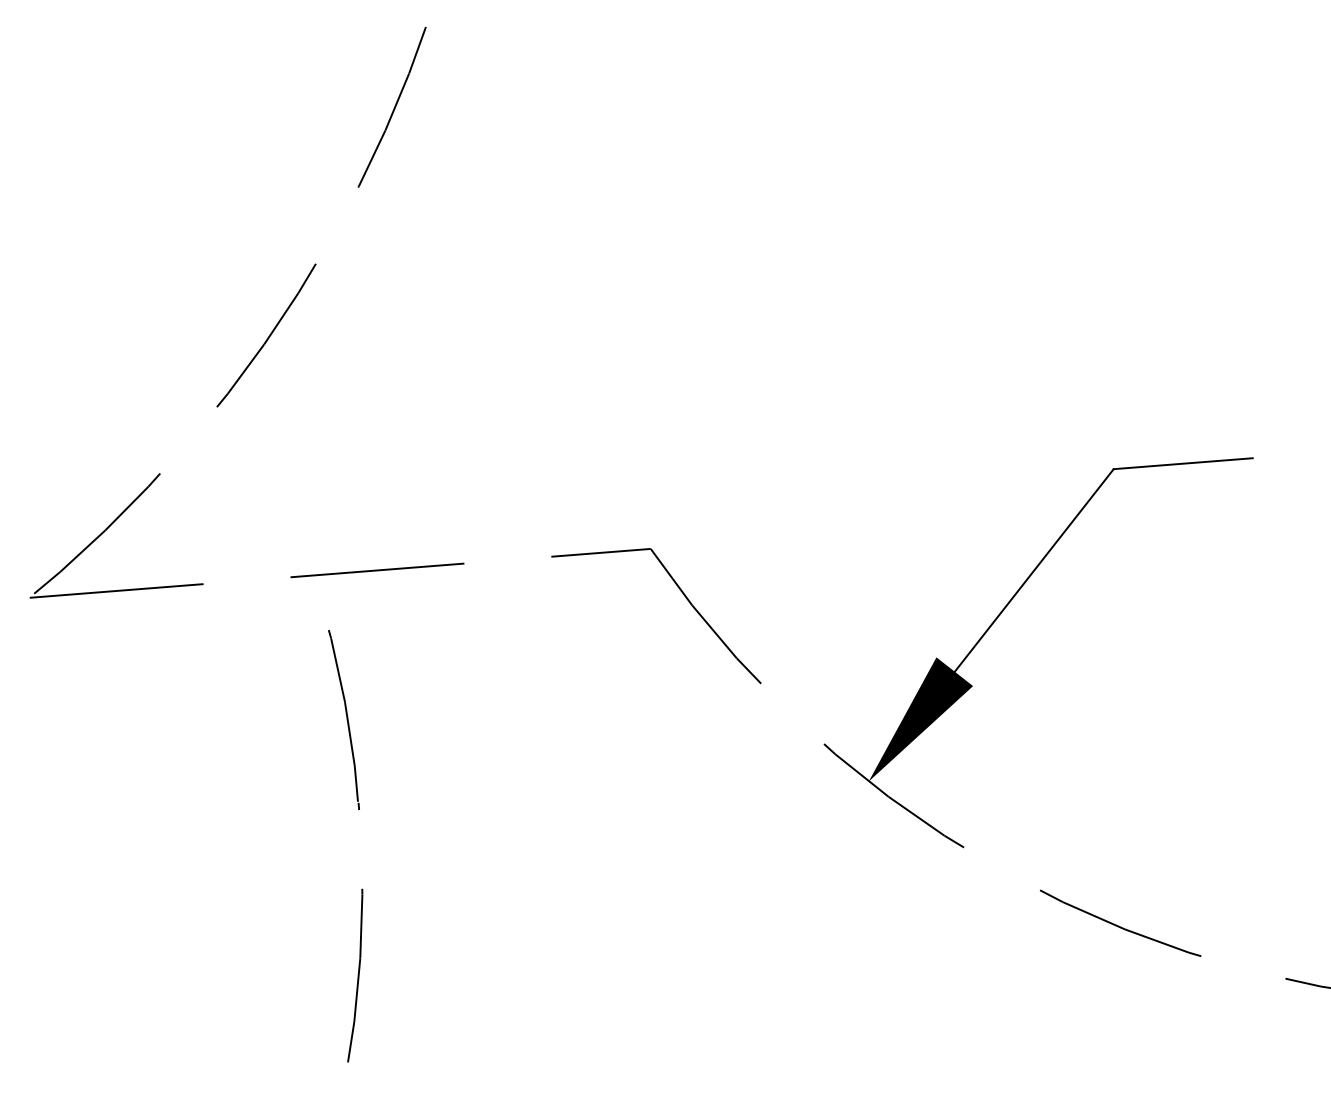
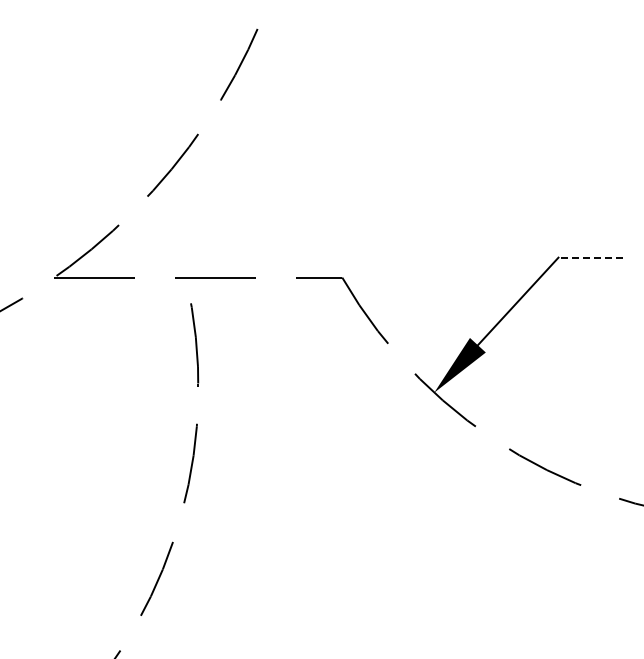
line: (1182, 463) -> (590, 257), solid -> dashed

